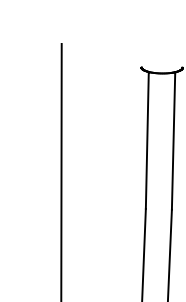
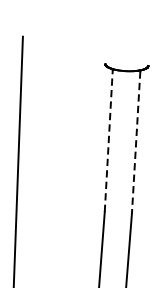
line: (147, 140) -> (108, 140), solid -> dashed
line: (173, 141) -> (136, 142), solid -> dashed

